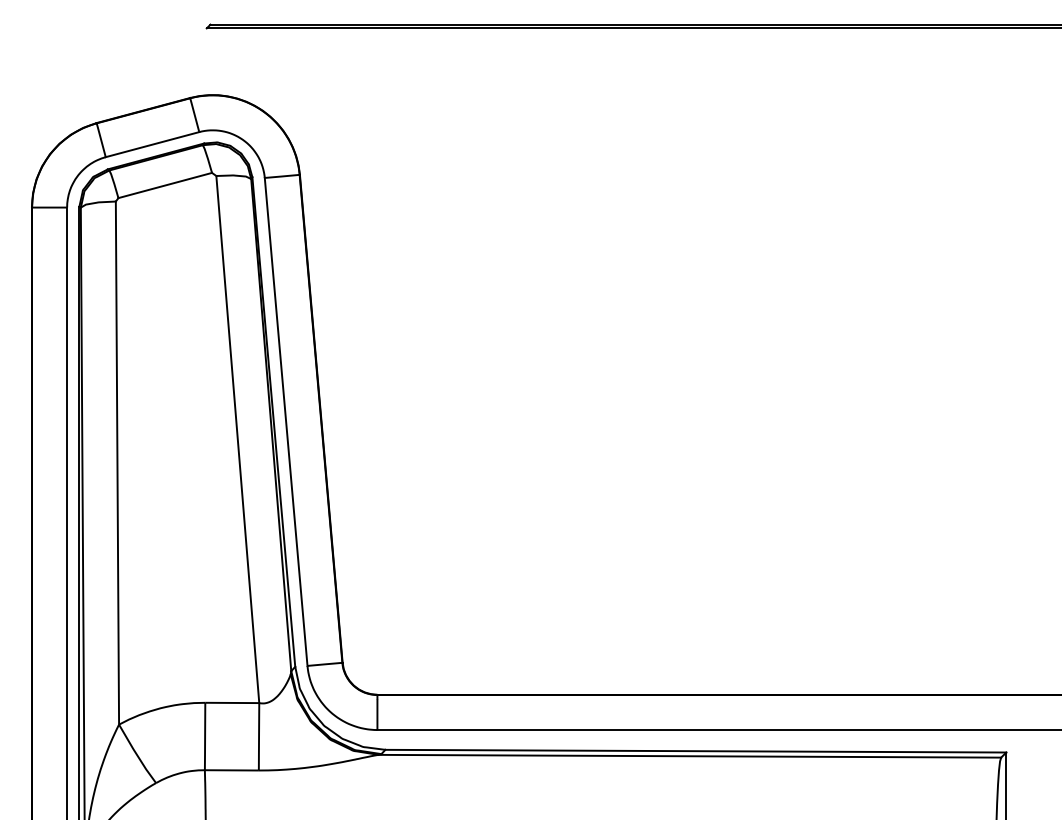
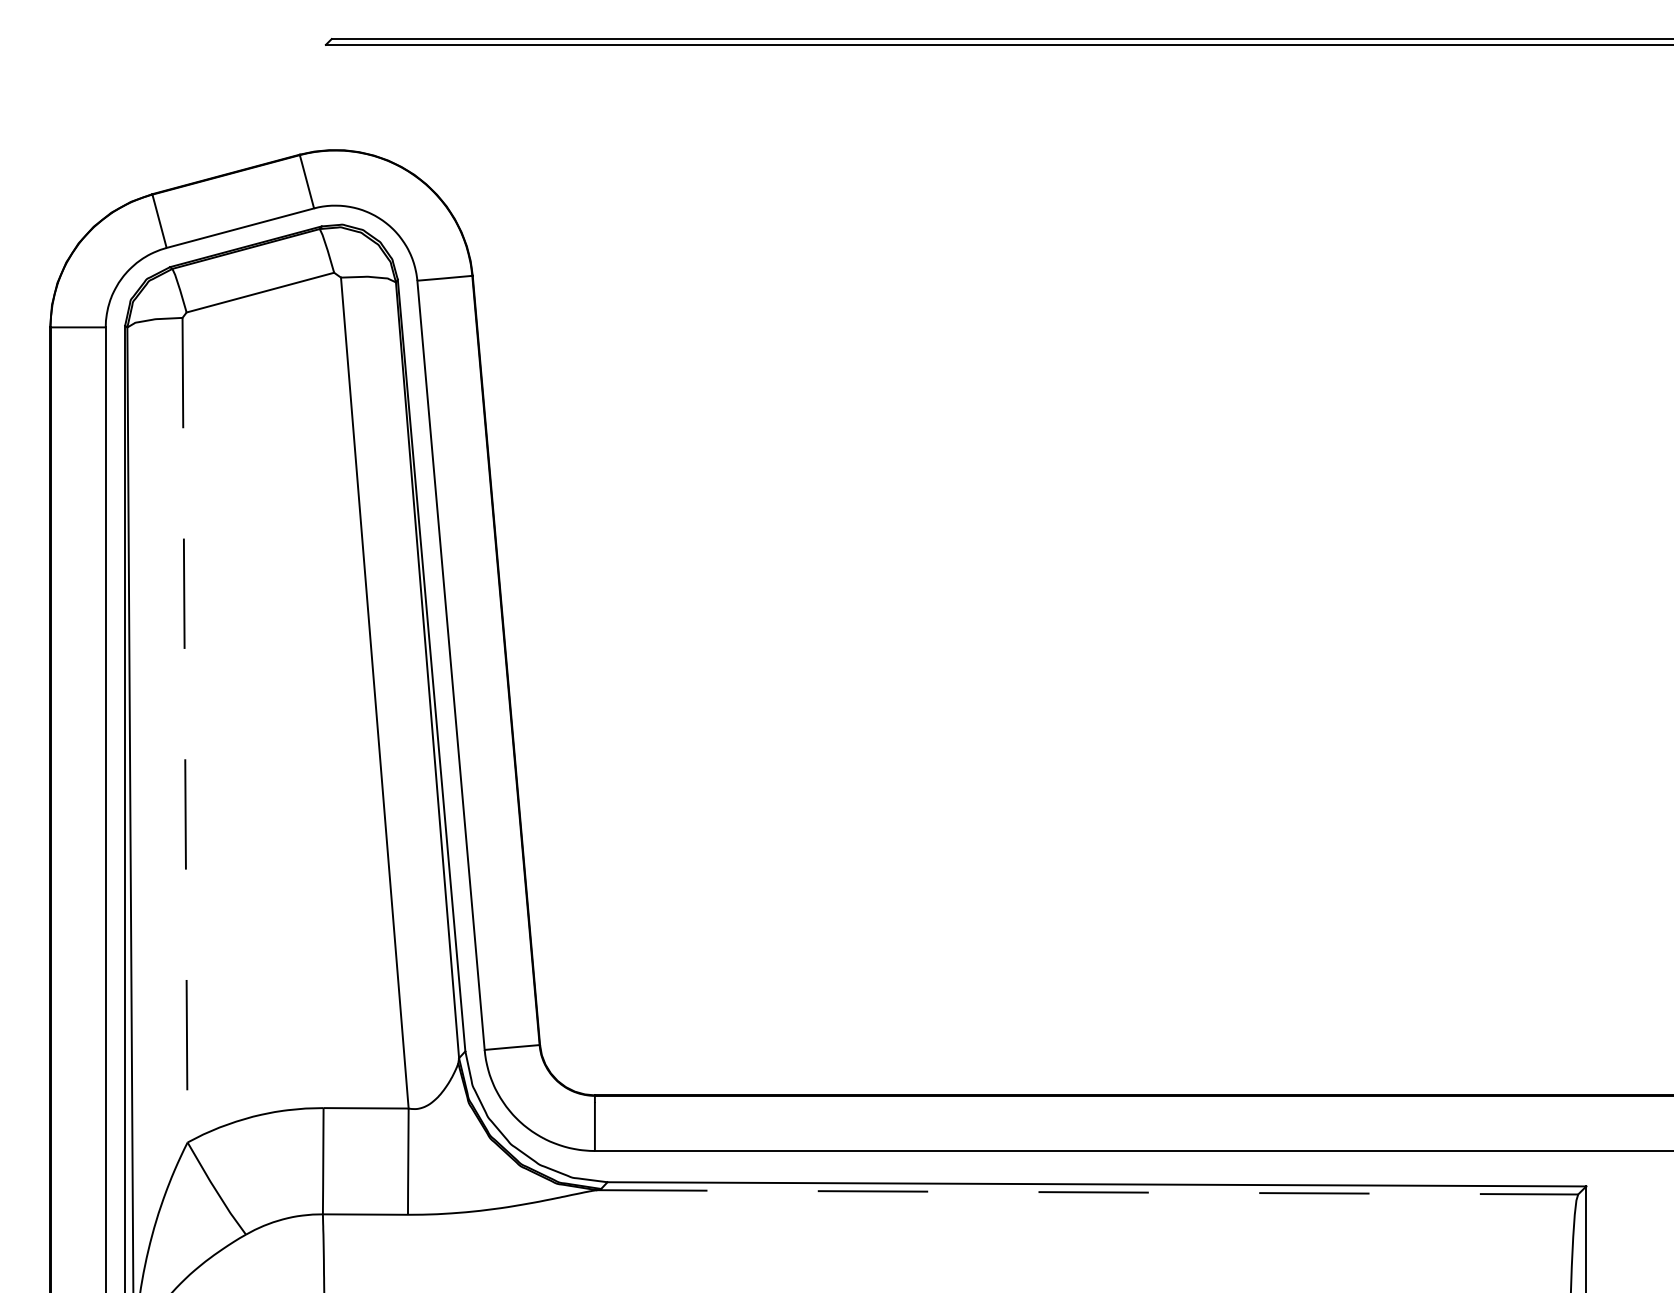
line: (117, 463) -> (185, 730), solid -> dashed
line: (690, 756) -> (1088, 1192), solid -> dashed

